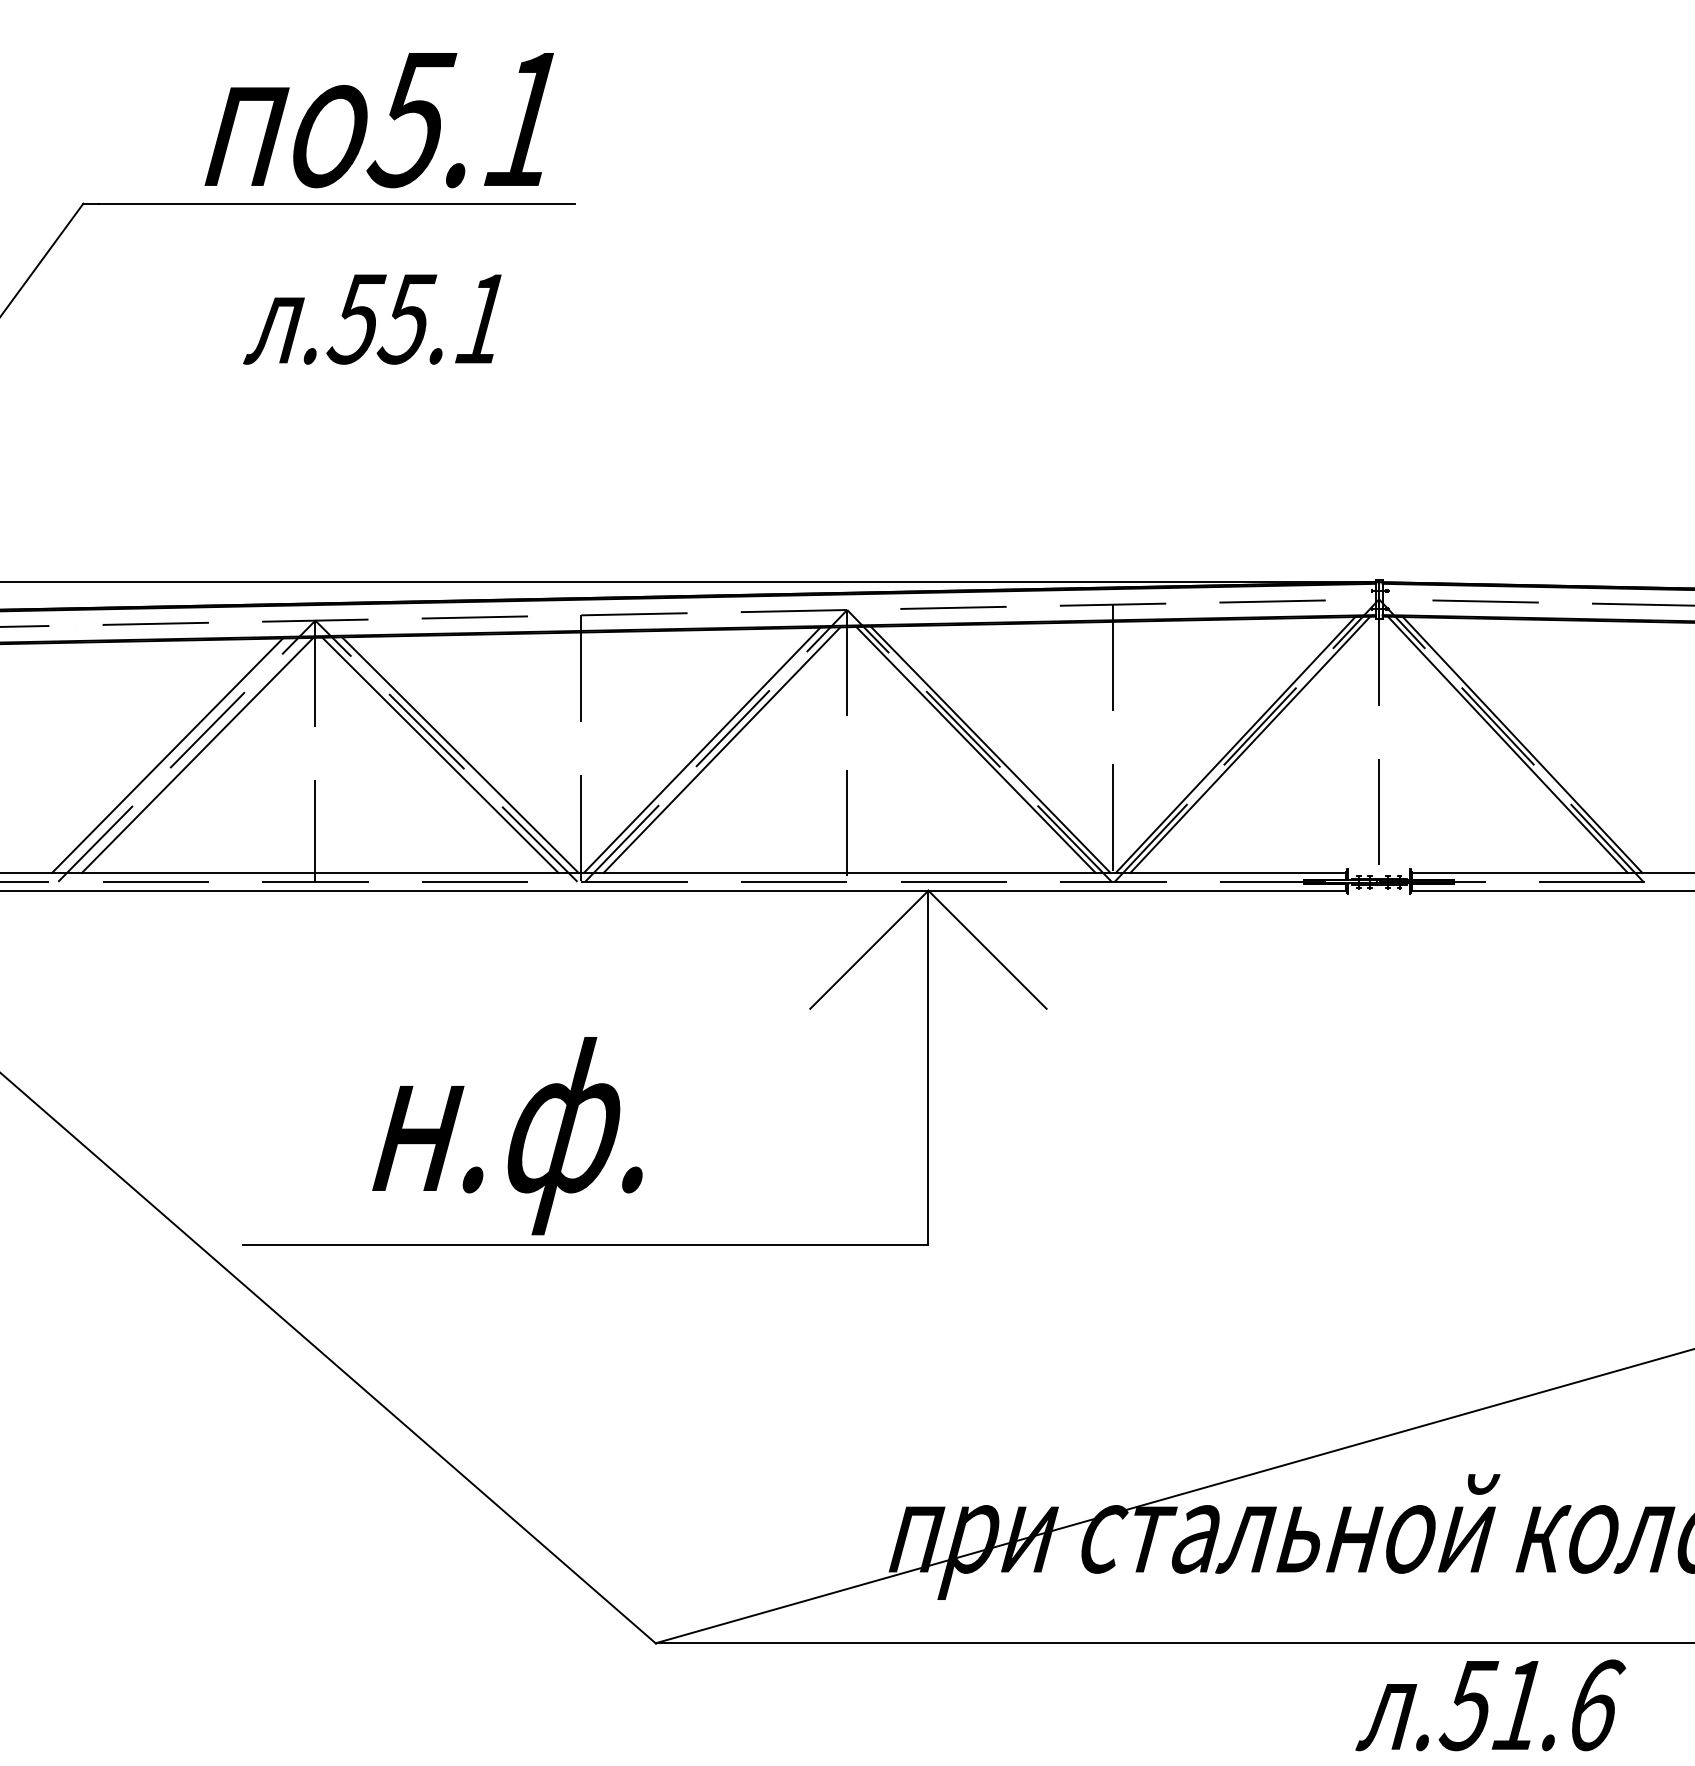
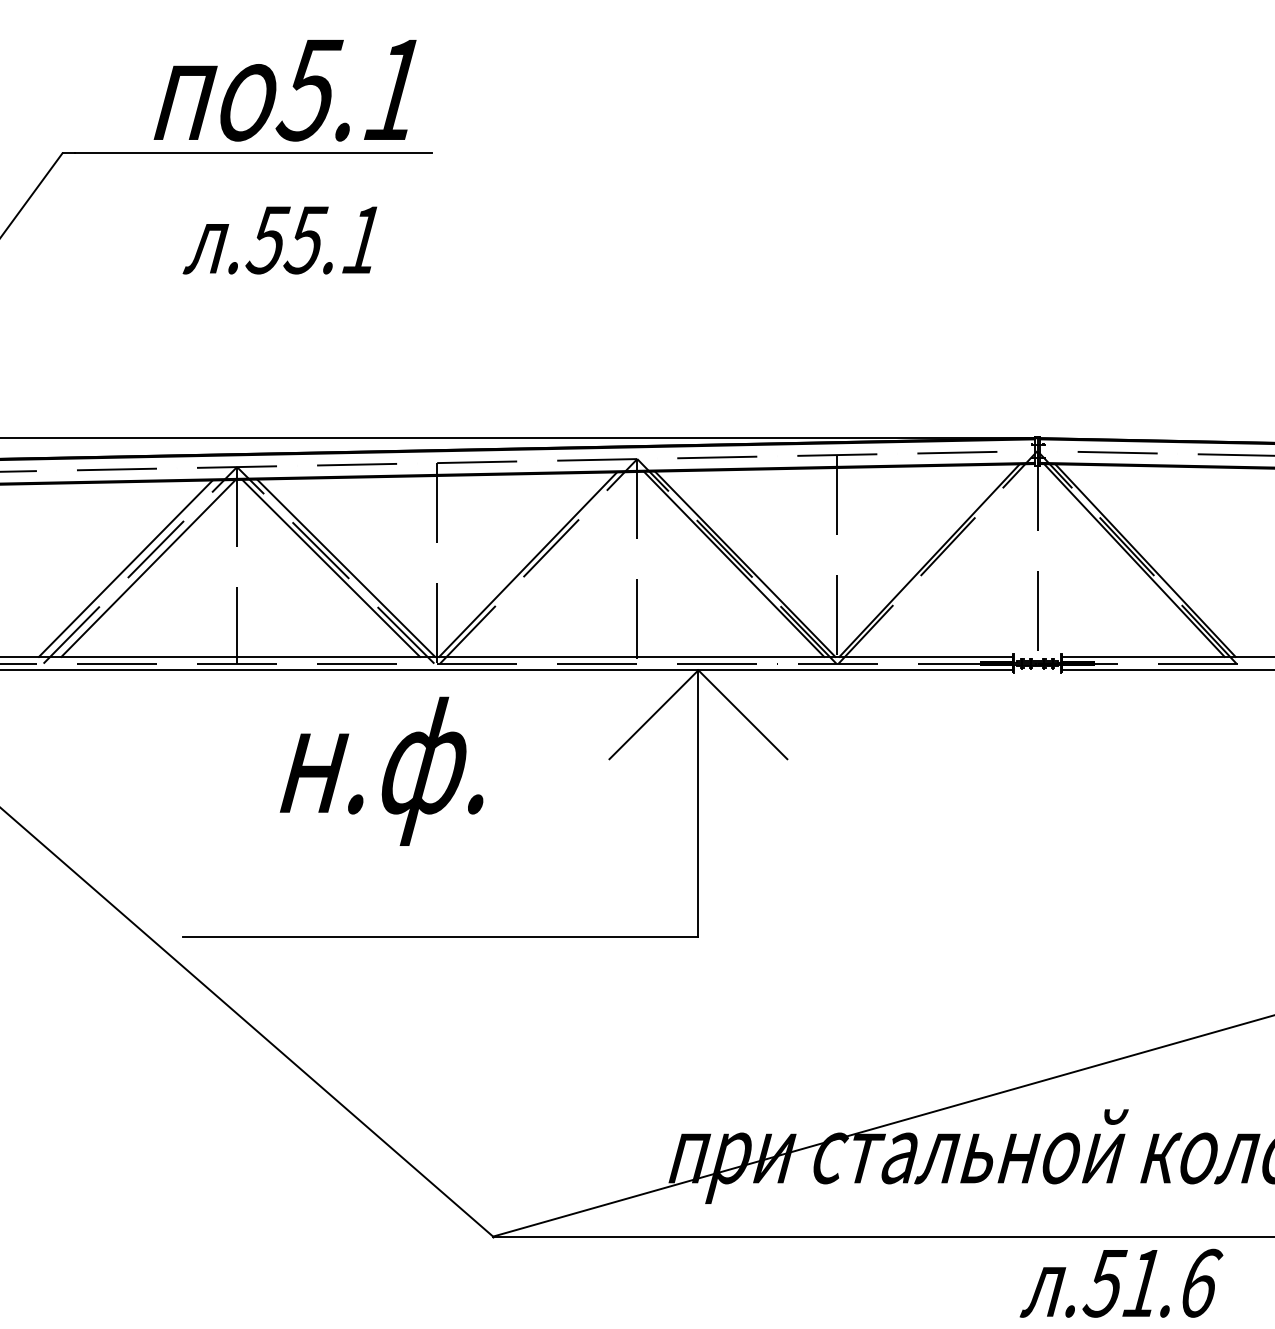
line: (1250, 744) -> (940, 560), removed
line: (721, 749) -> (542, 564), removed
text: (507, 1136) -> (381, 771), moved

